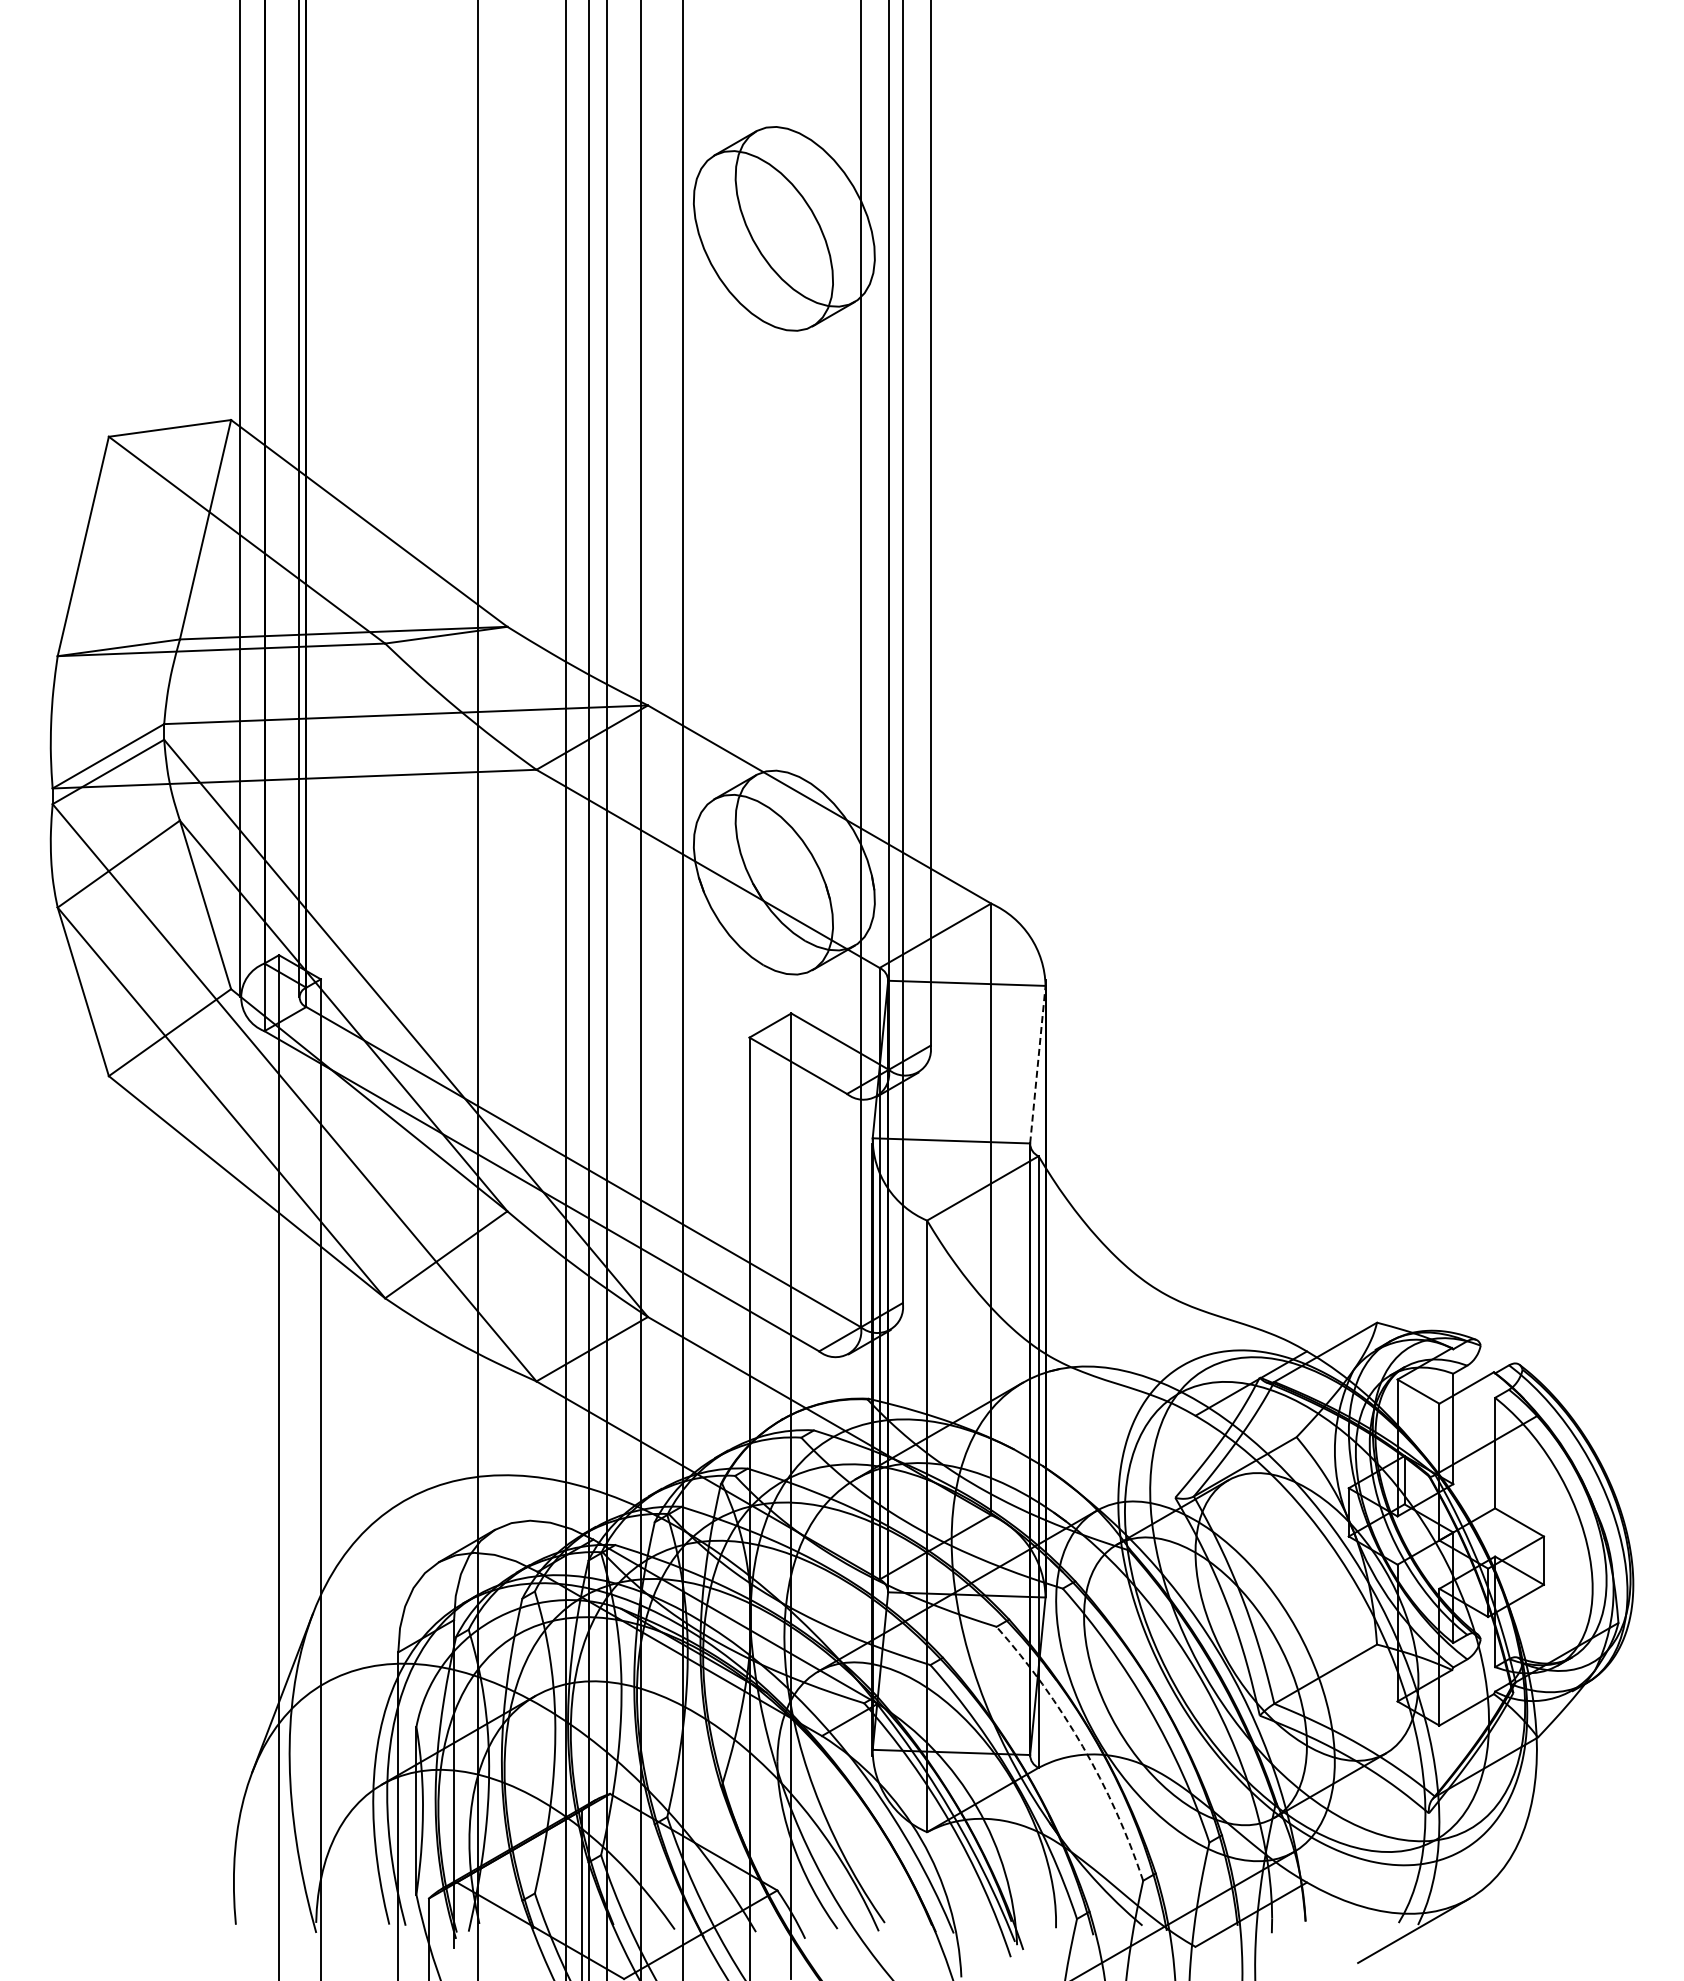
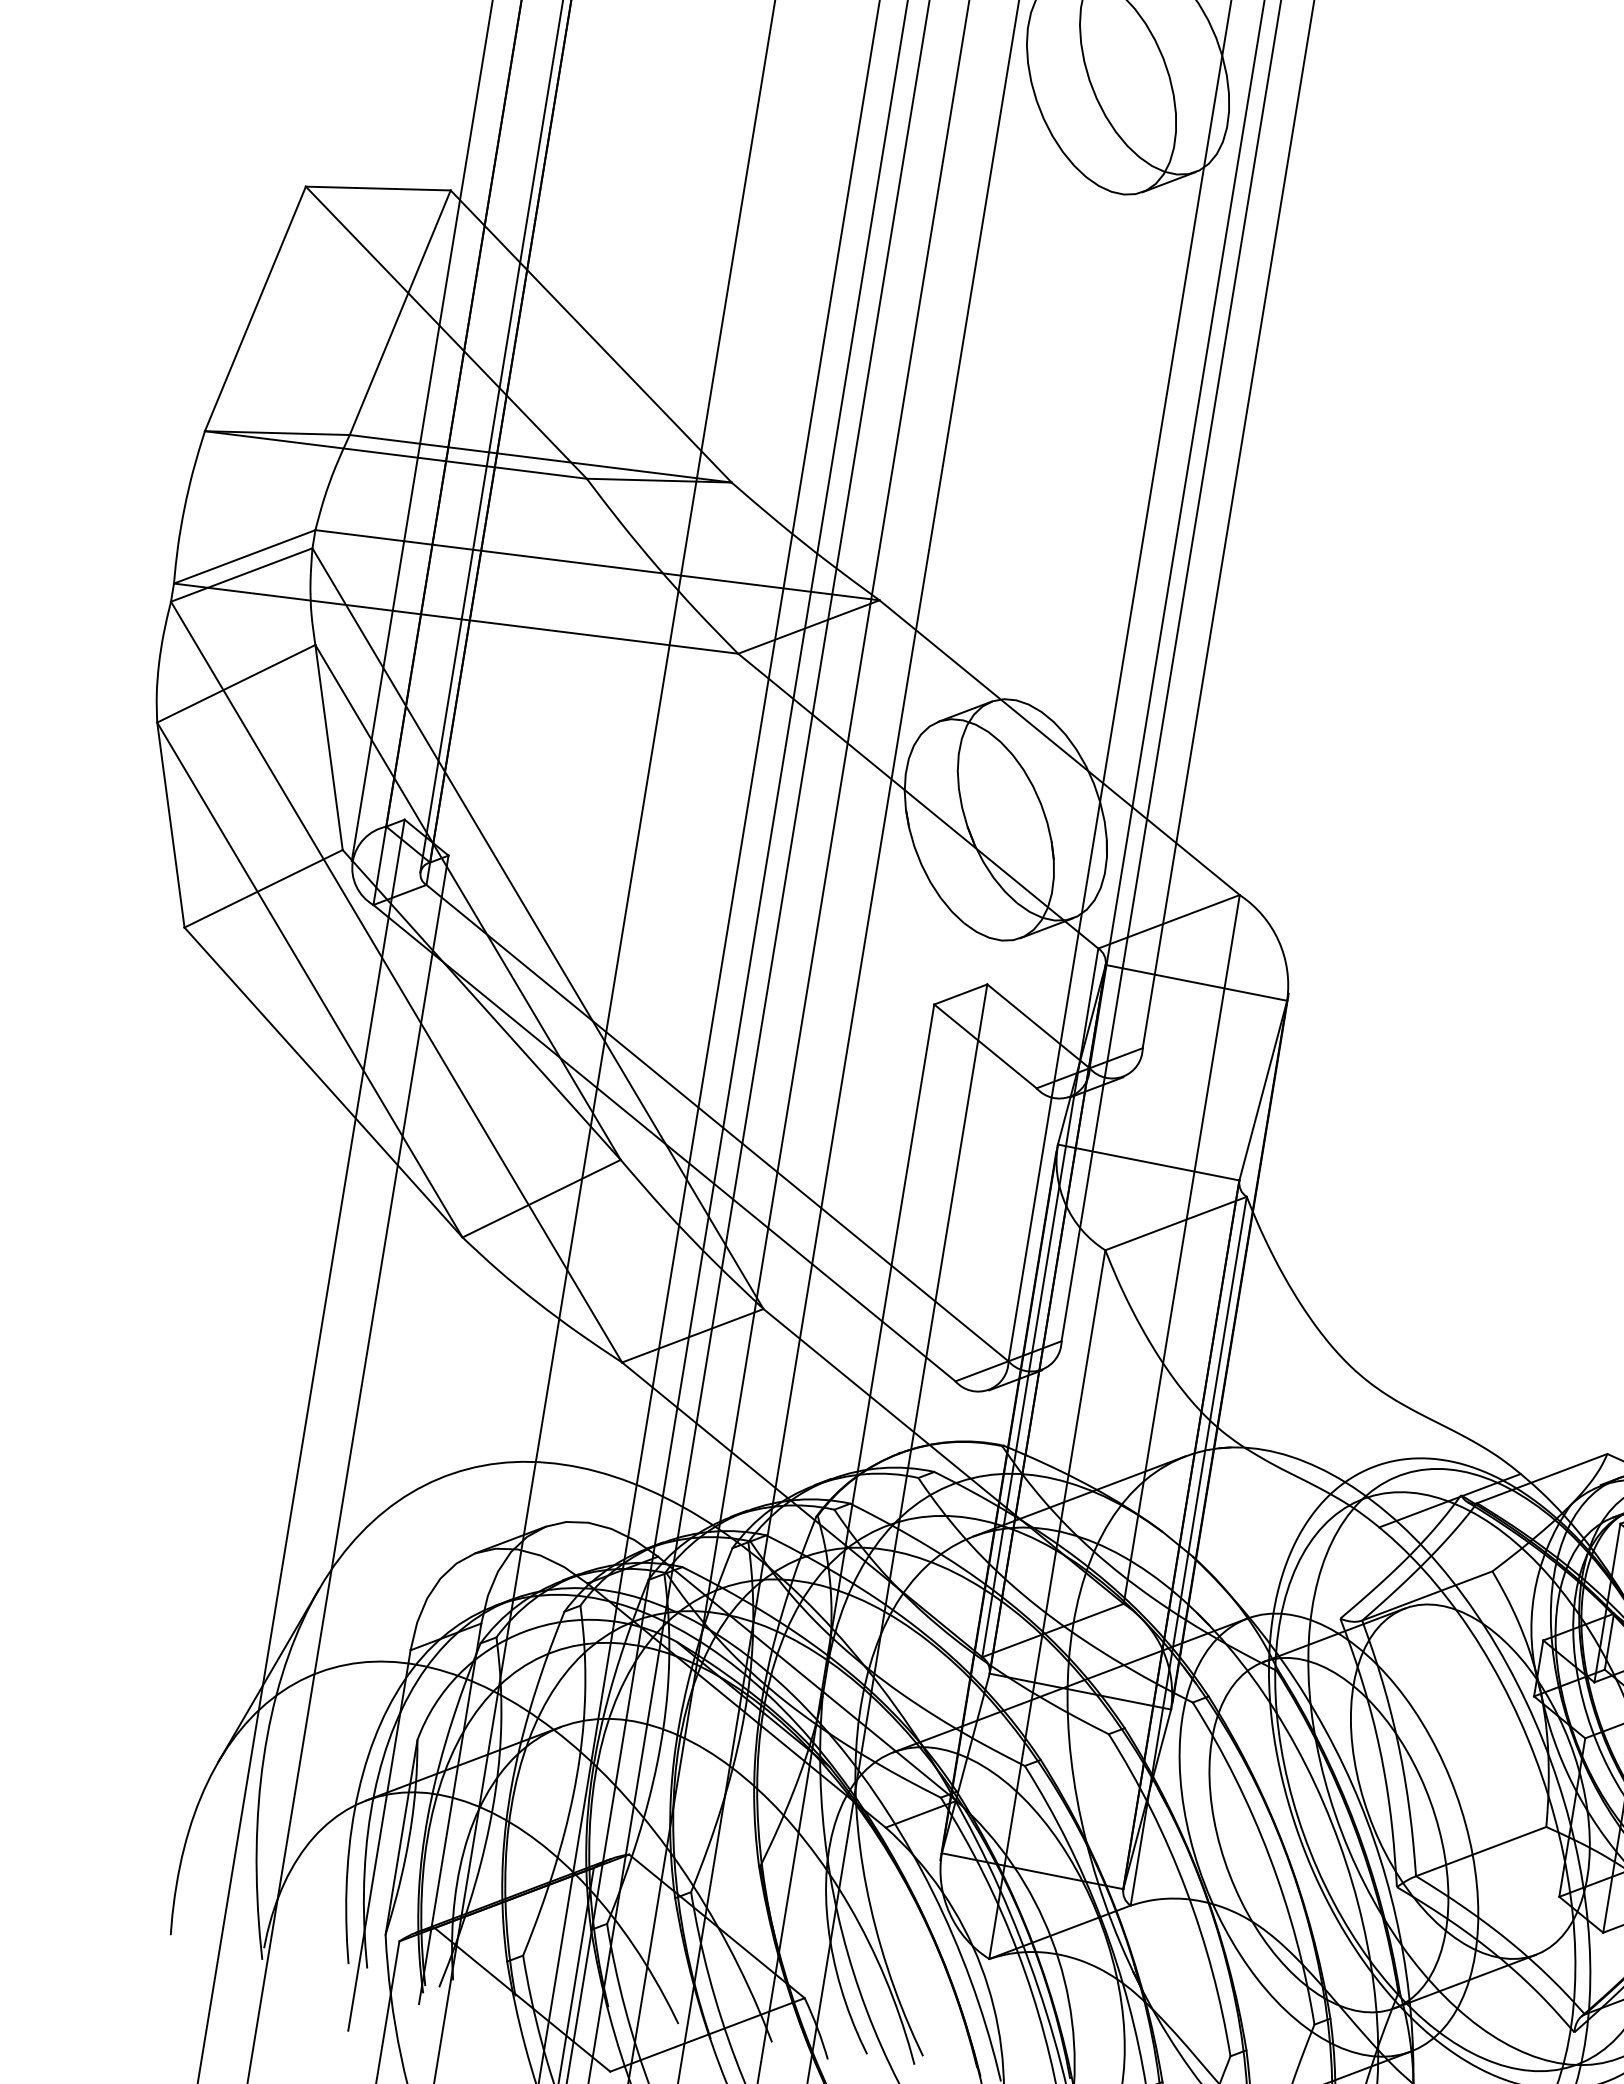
line: (1037, 1064) -> (1262, 1090), dashed -> solid
arc: (1082, 1746) -> (1185, 1889), dashed -> solid

